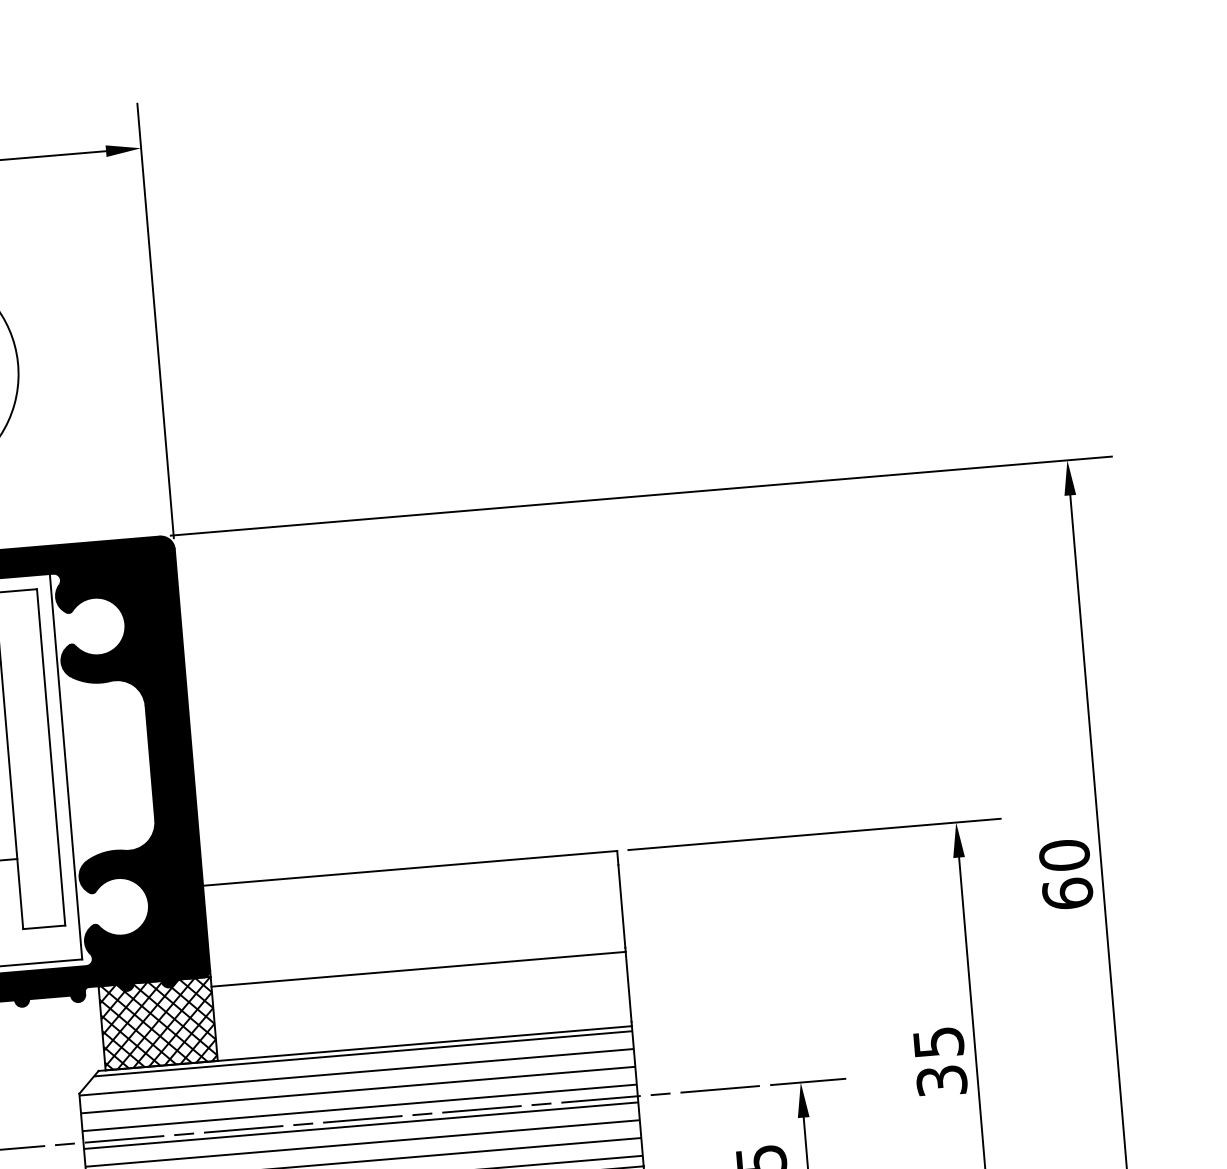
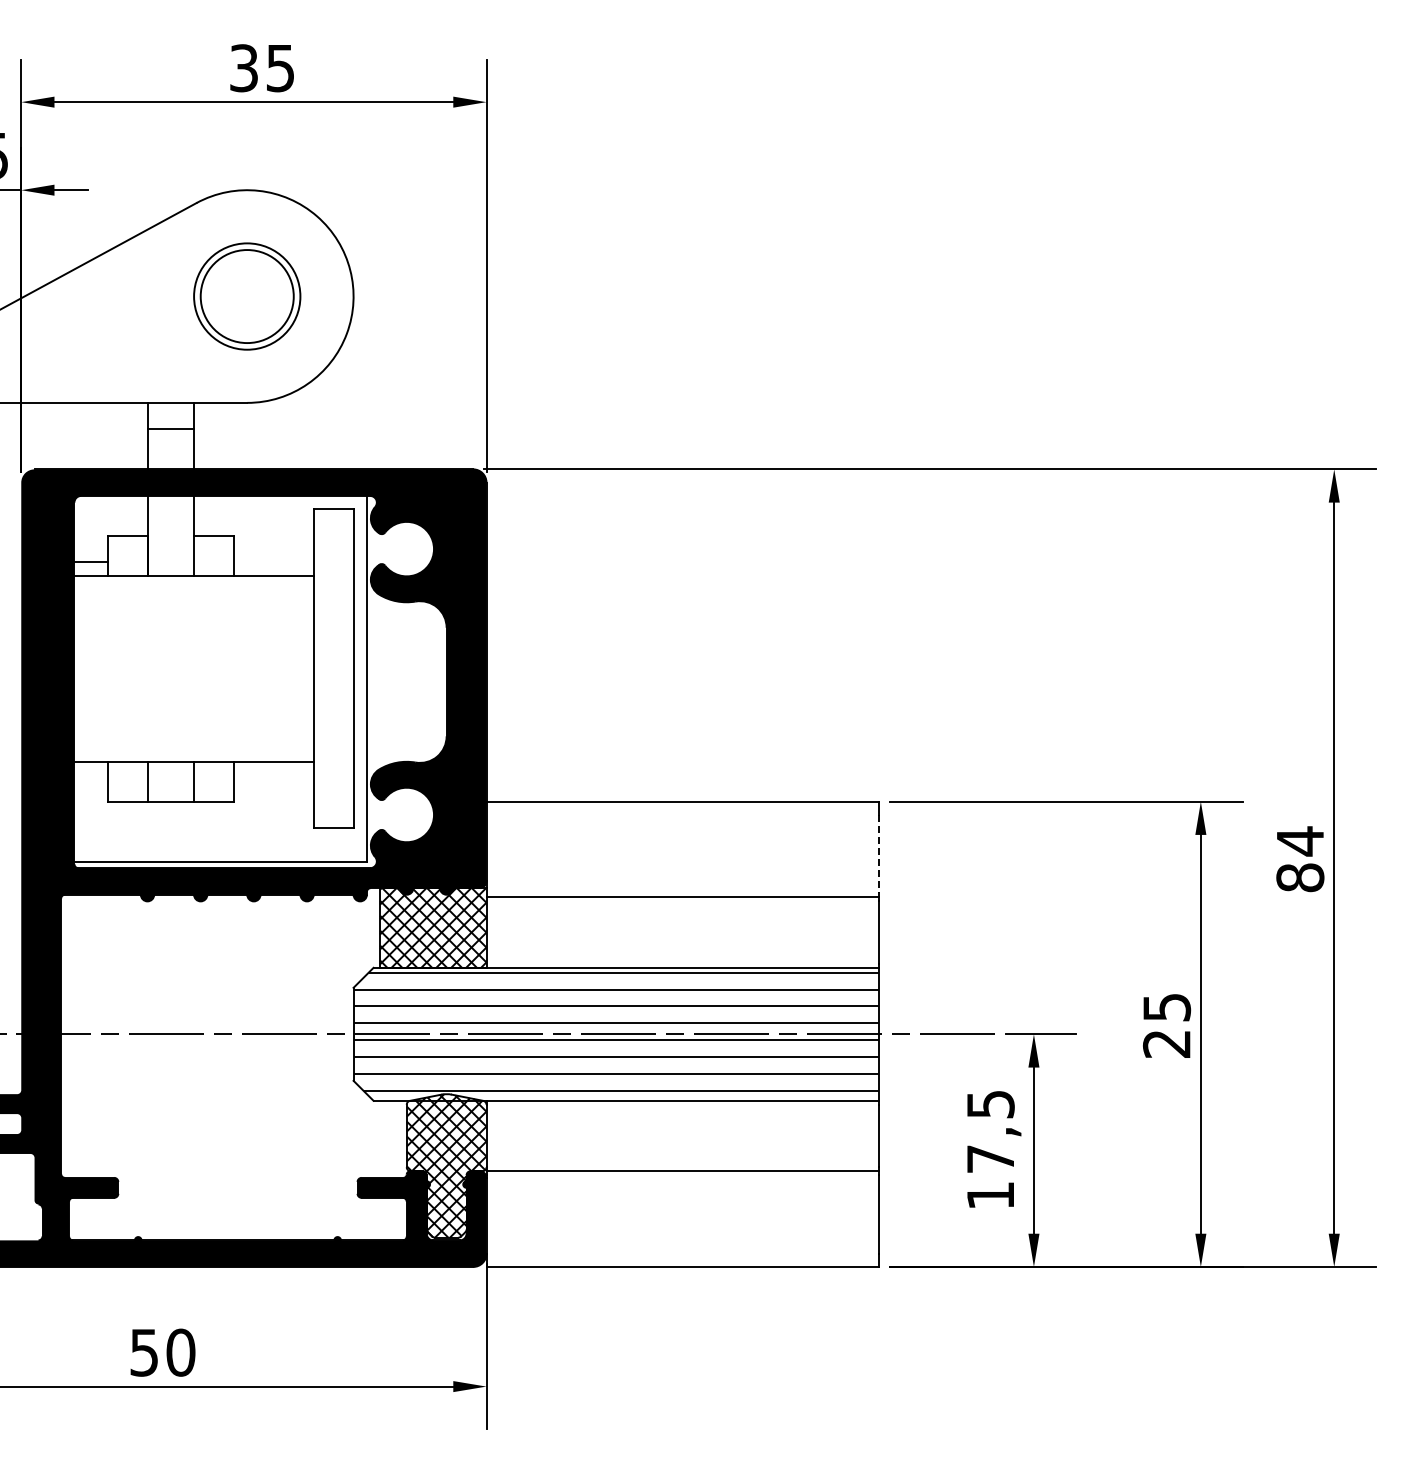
text: (1066, 874) -> (1300, 859), 60 -> 84
line: (622, 906) -> (879, 854), solid -> dashed
text: (942, 1080) -> (1167, 1043), 35 -> 25

